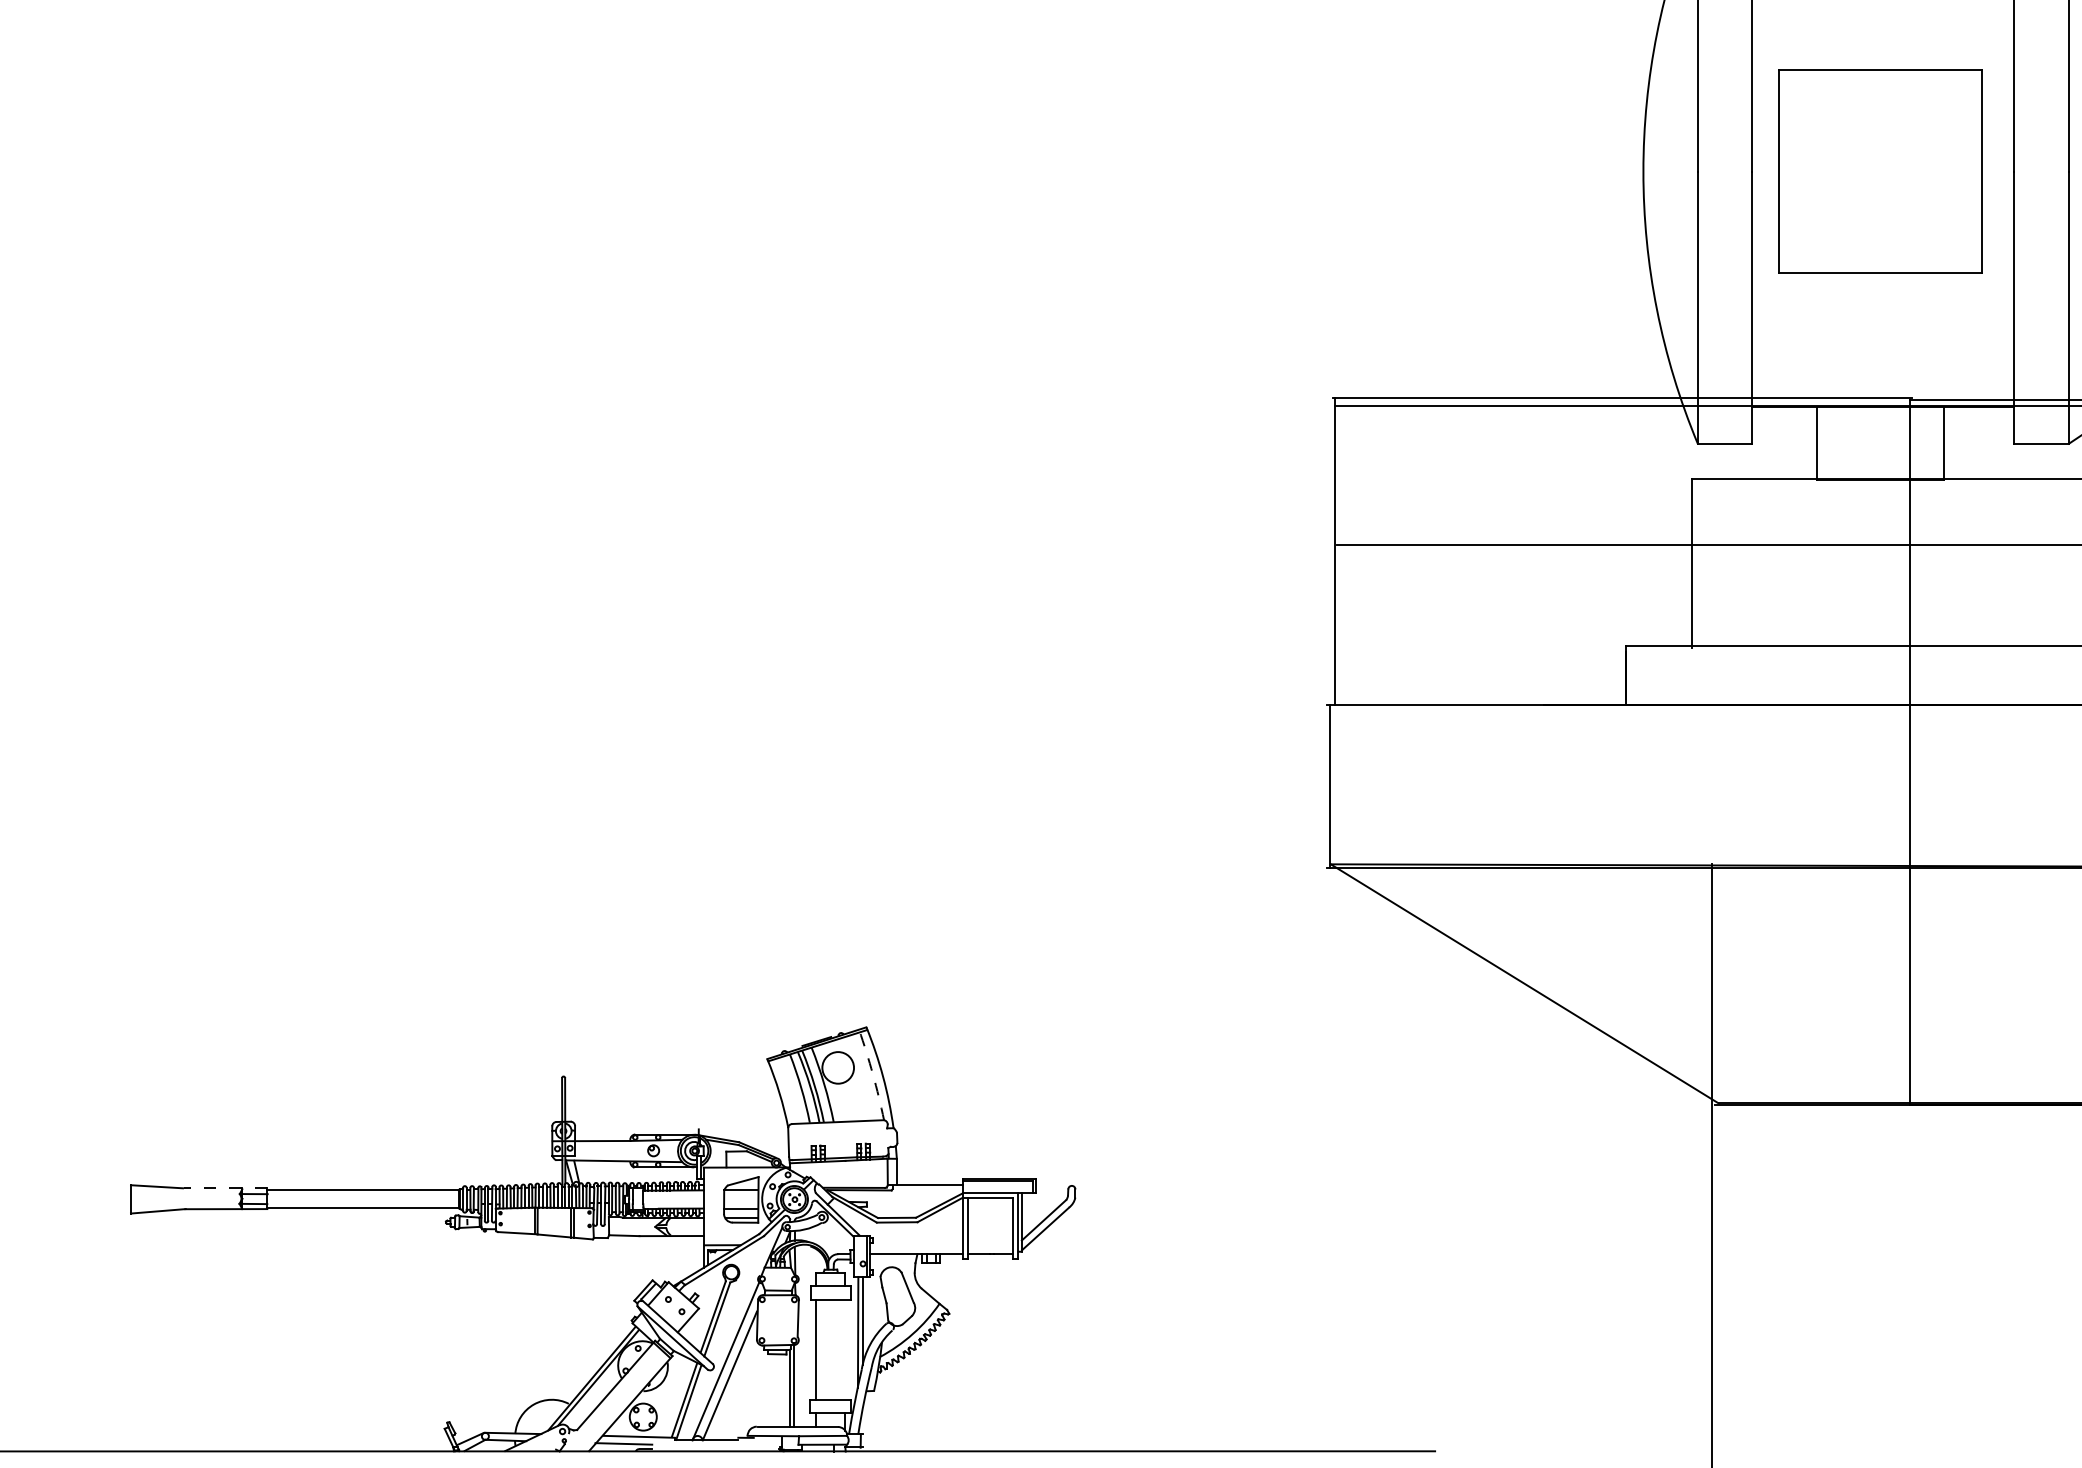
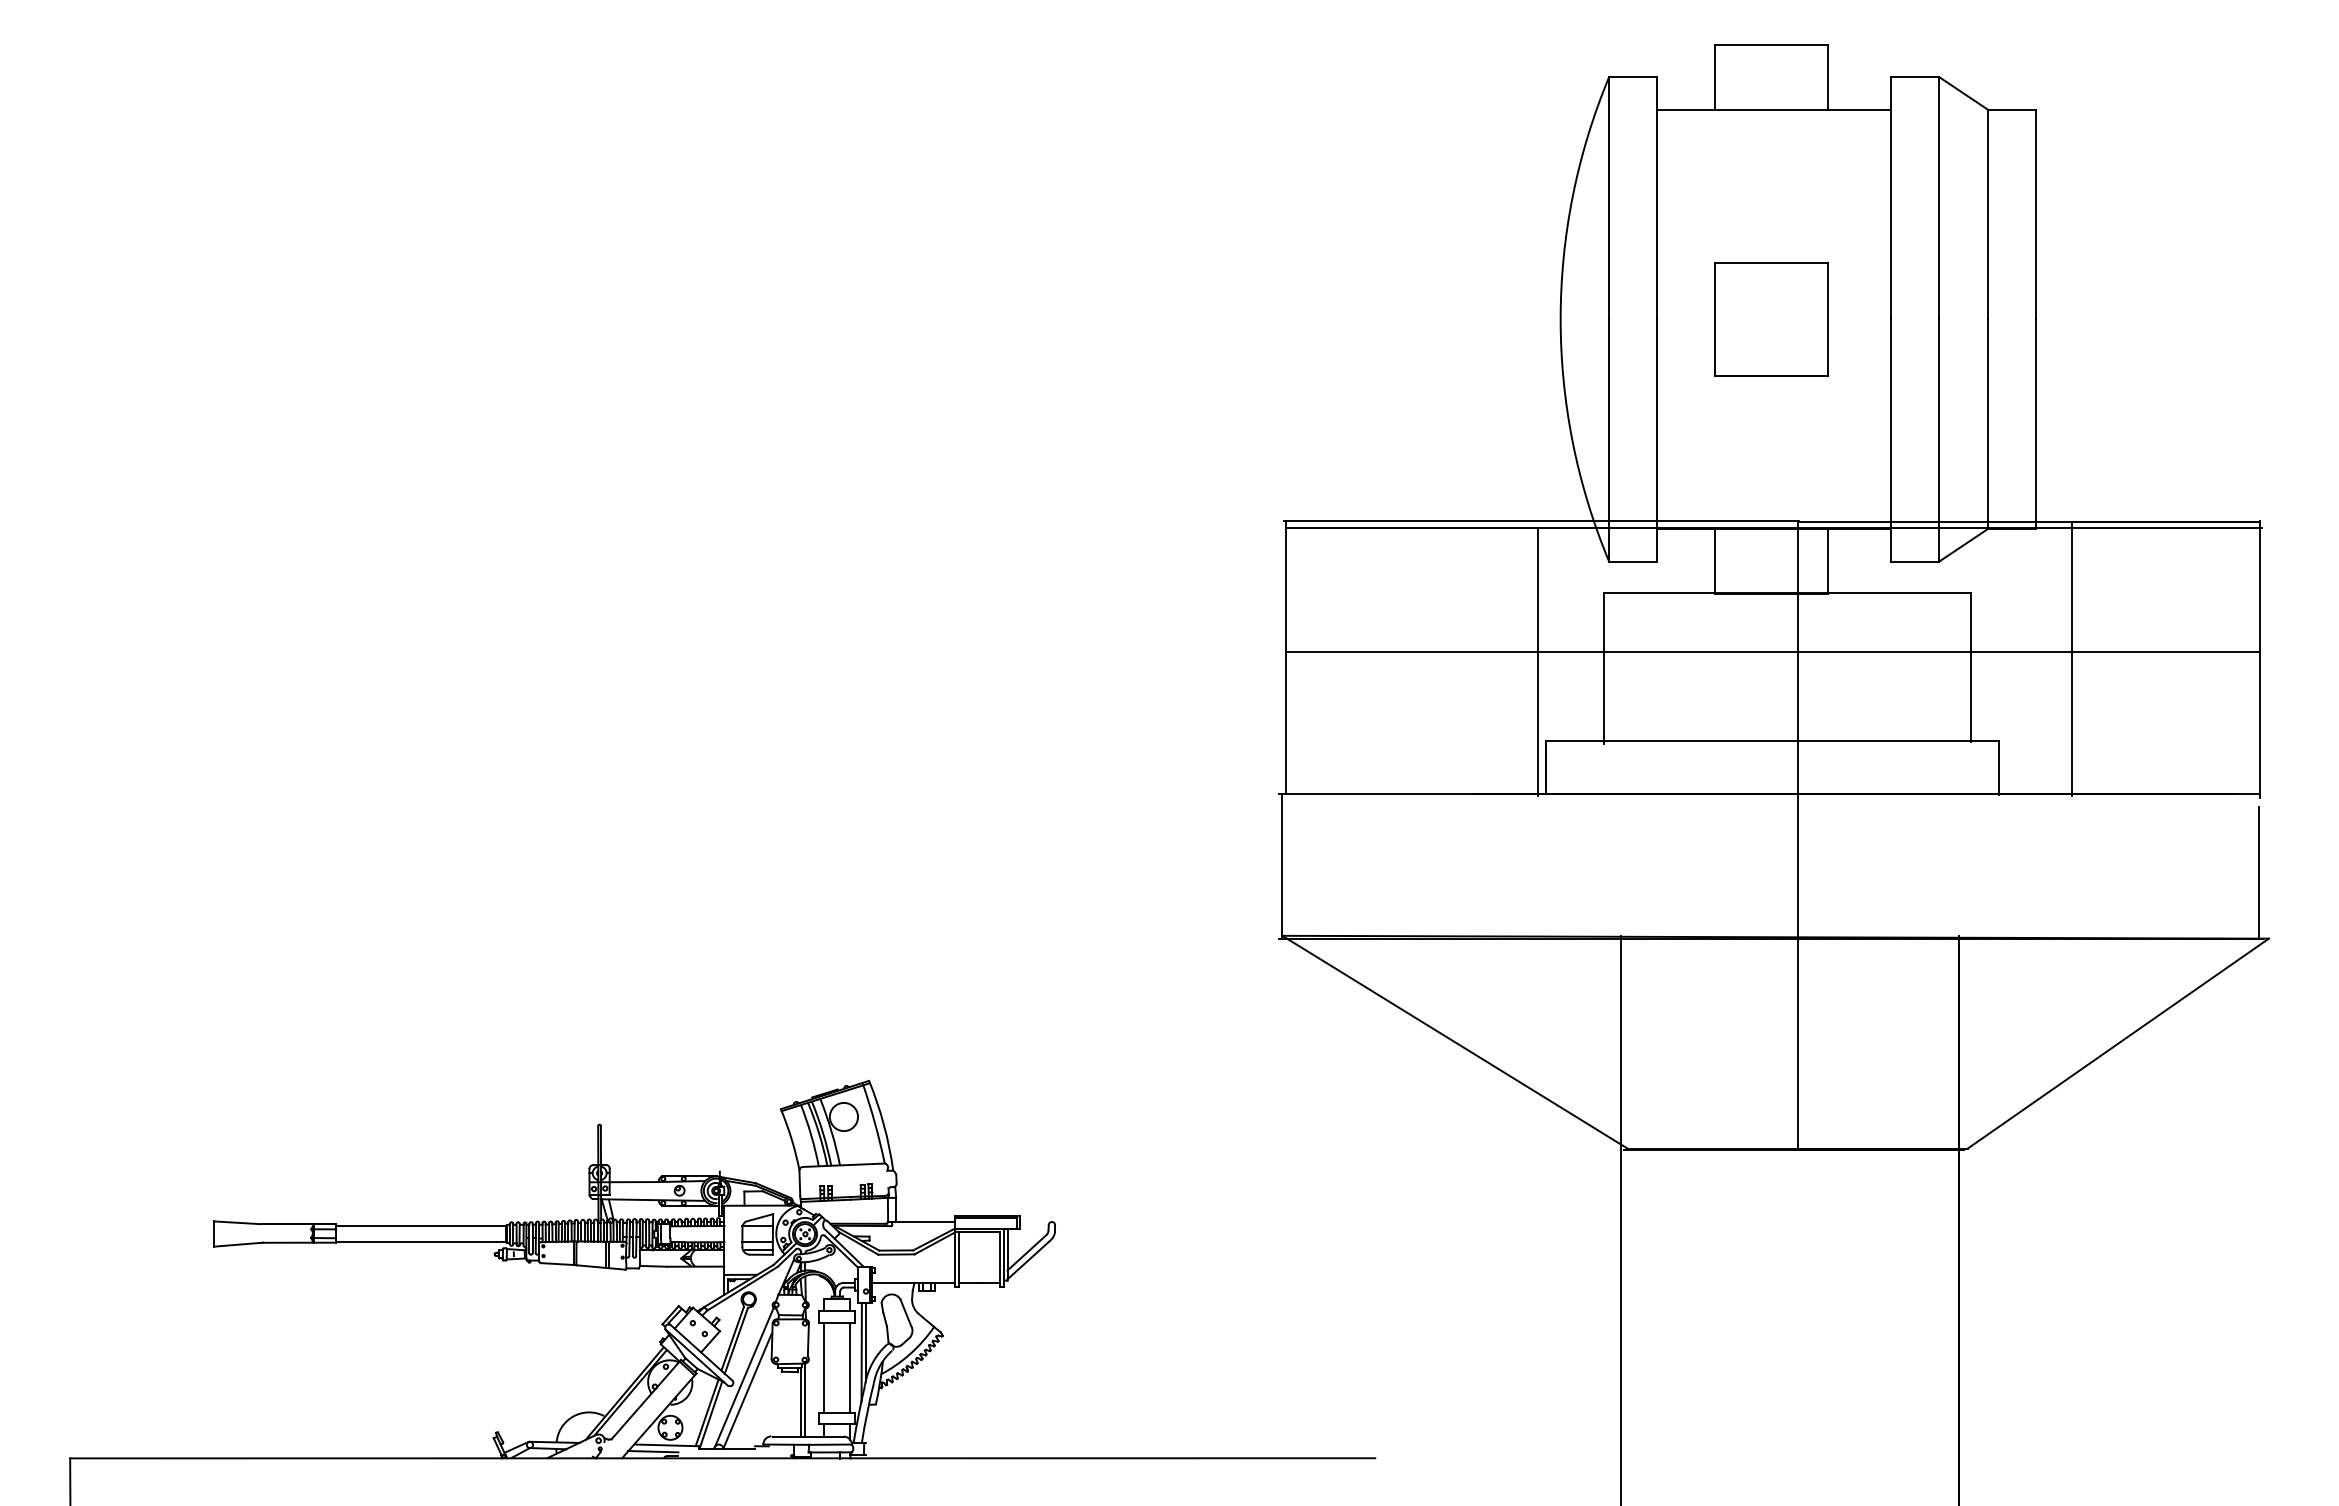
part: (1880, 171) -> (1771, 319), size x0.62
line: (1618, 556) -> (1538, 661), added
arc: (872, 1074) -> (874, 1122), dashed -> solid
line: (225, 1188) -> (298, 1224), dashed -> solid
line: (845, 1349) -> (850, 1367), added

